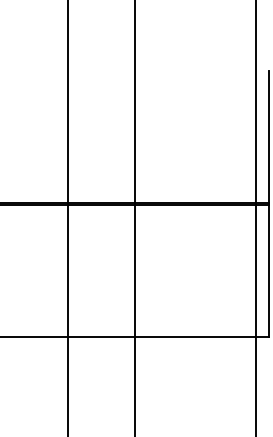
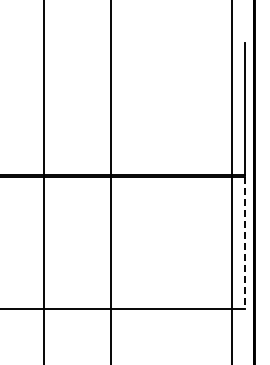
line: (268, 271) -> (244, 243), solid -> dashed

